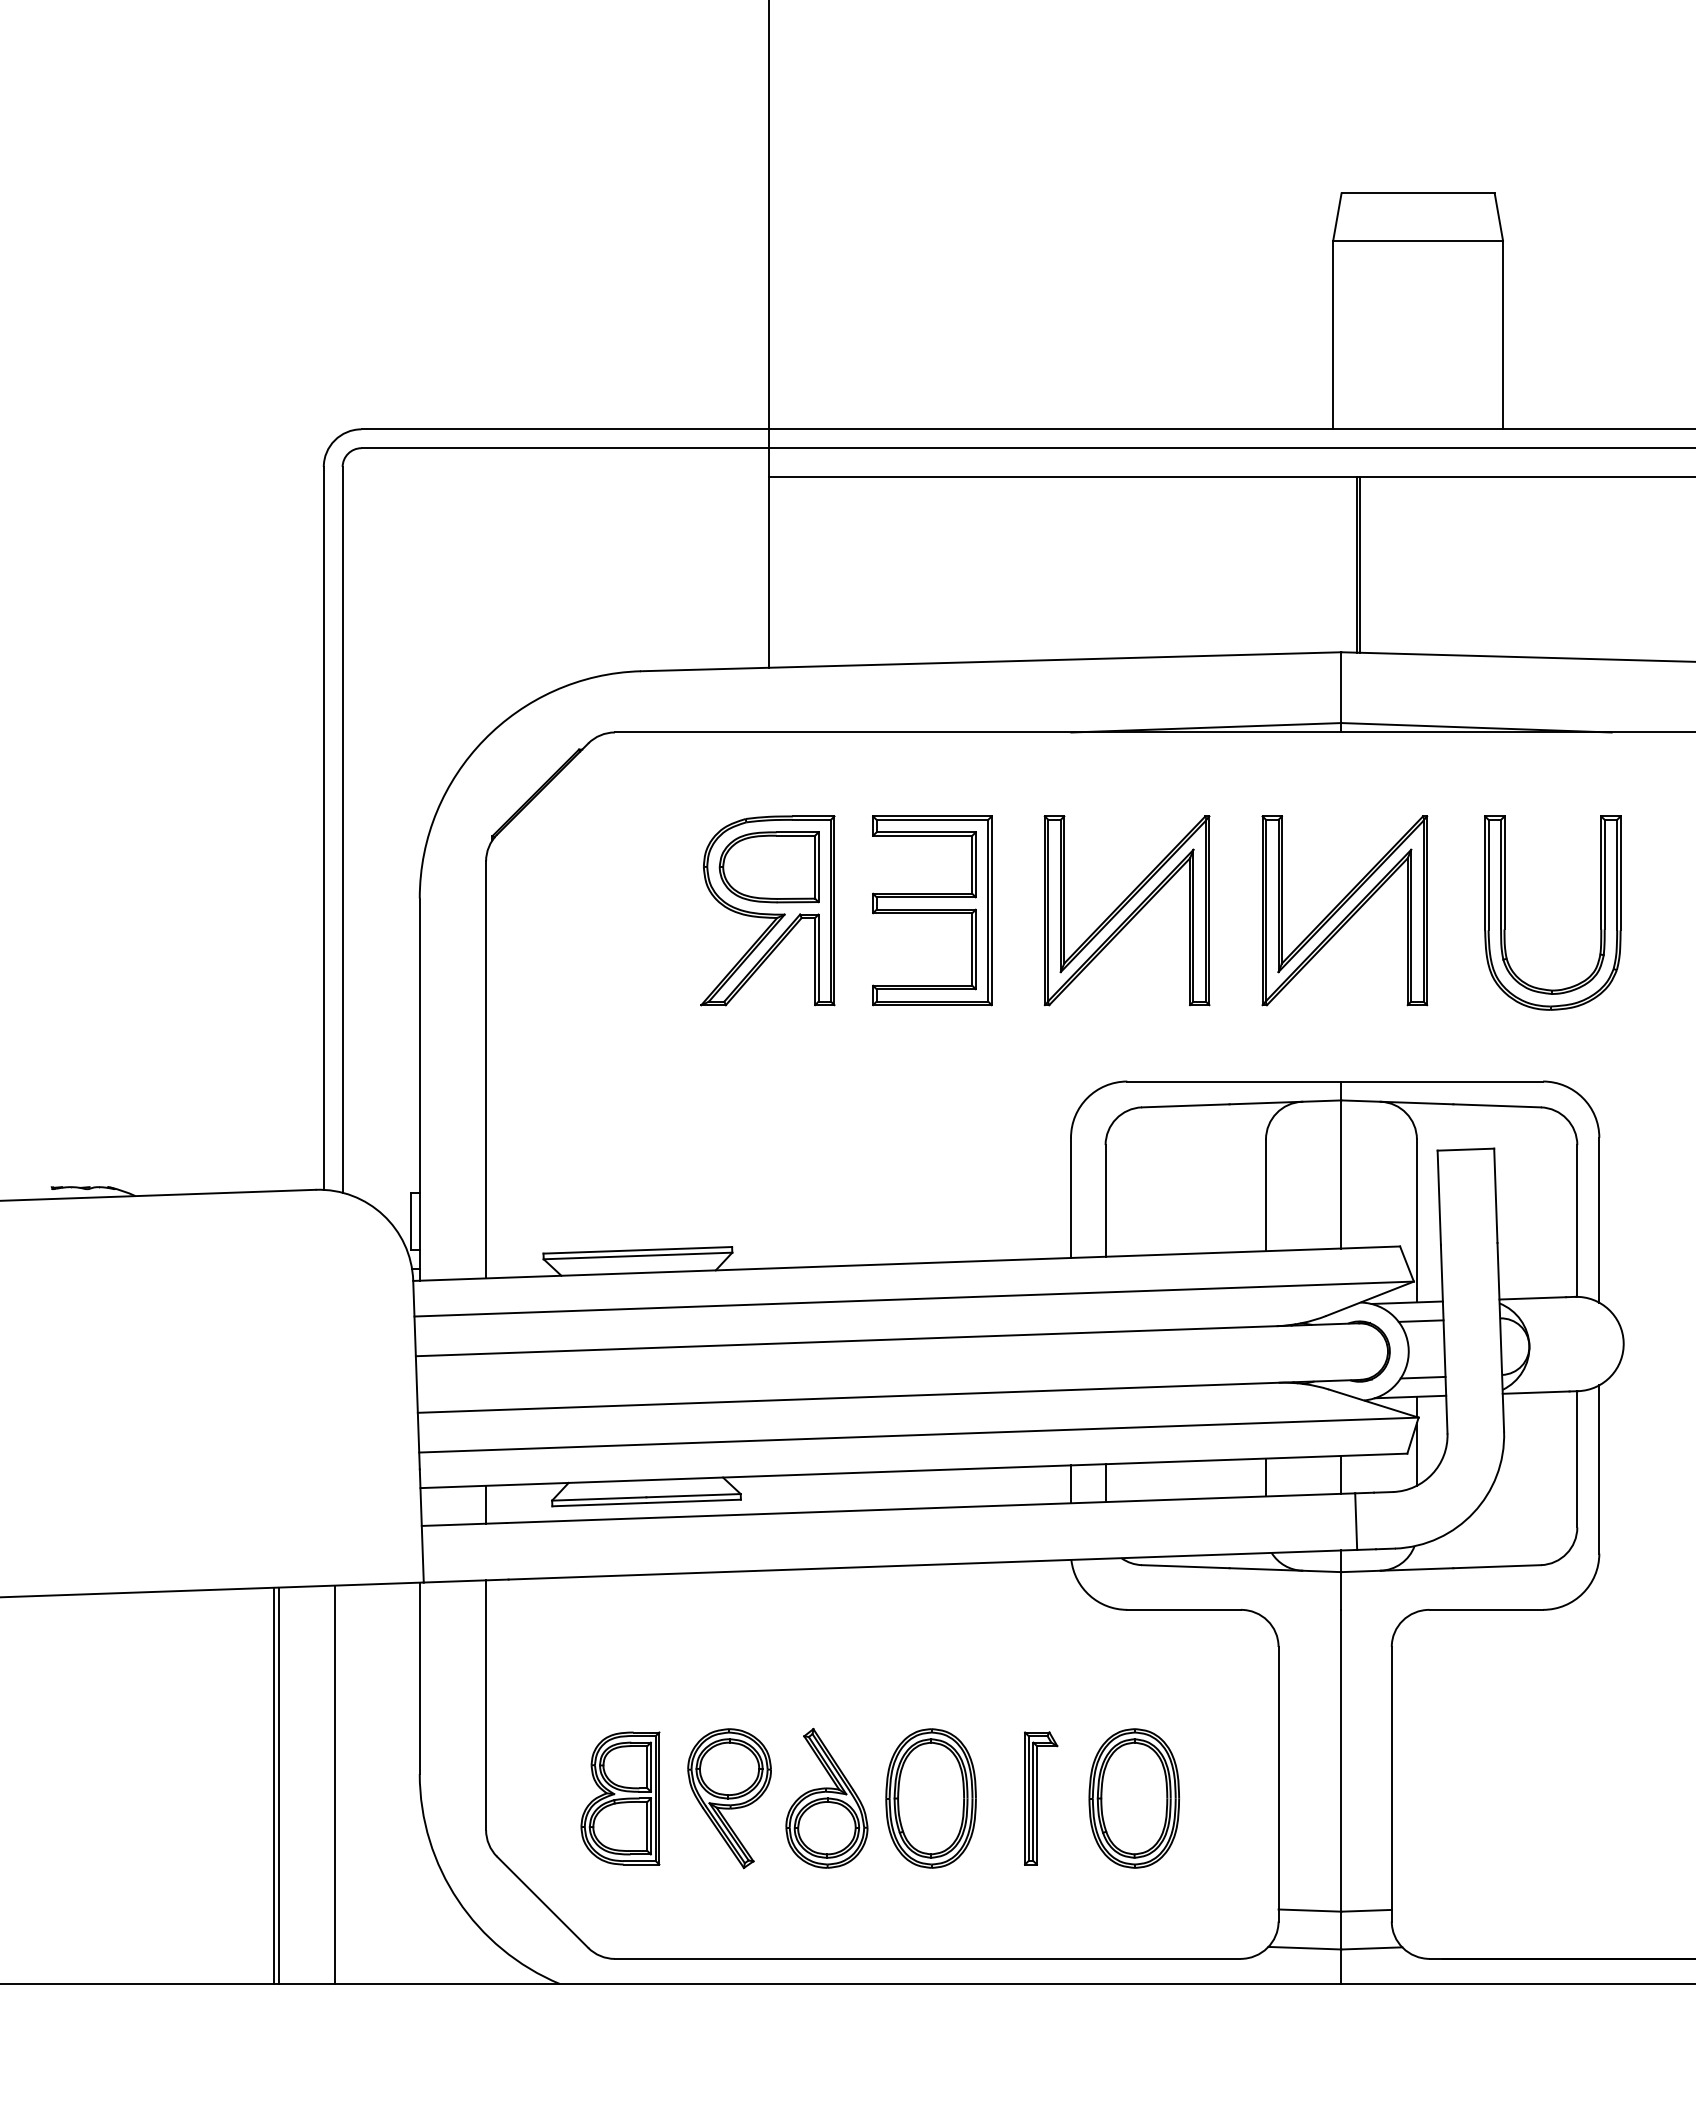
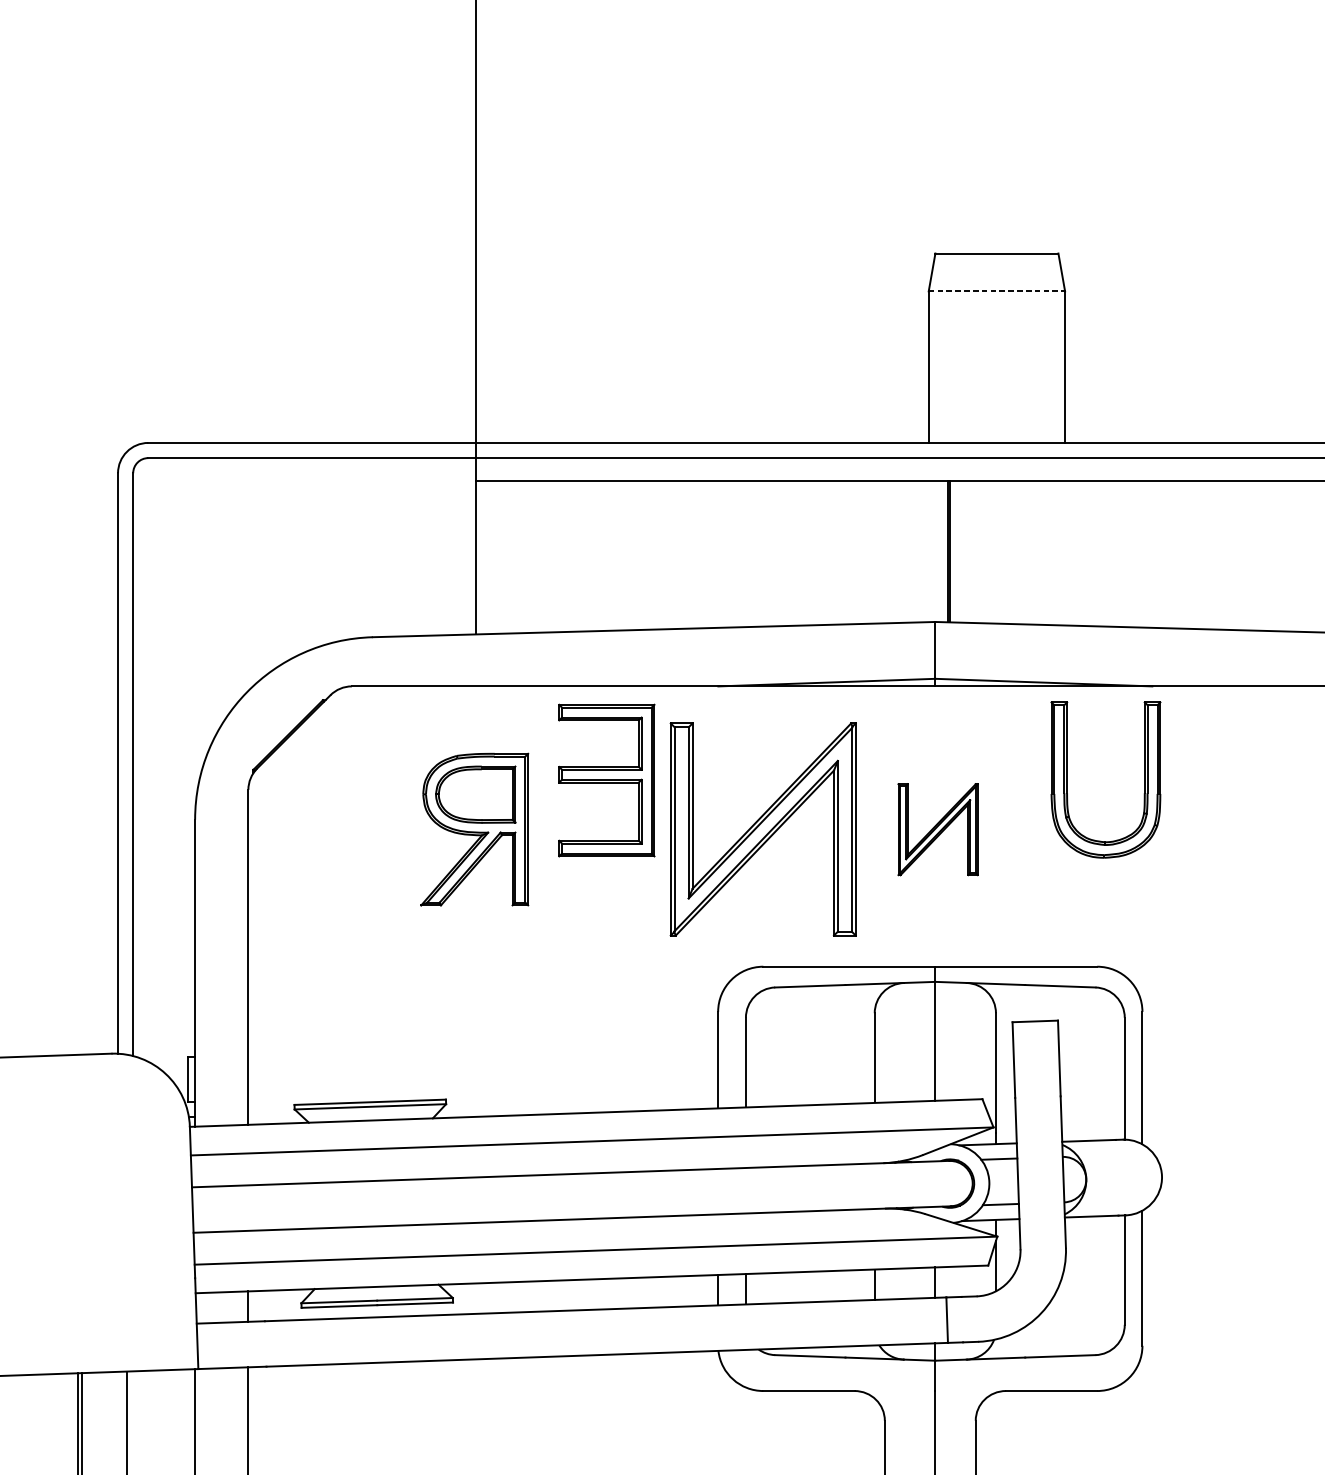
line: (1418, 240) -> (997, 291), solid -> dashed
part: (932, 910) -> (606, 780), moved
part: (1126, 910) -> (762, 829), size x1.4
part: (1344, 910) -> (937, 829), size x0.6
part: (1505, 912) -> (1067, 779), moved

